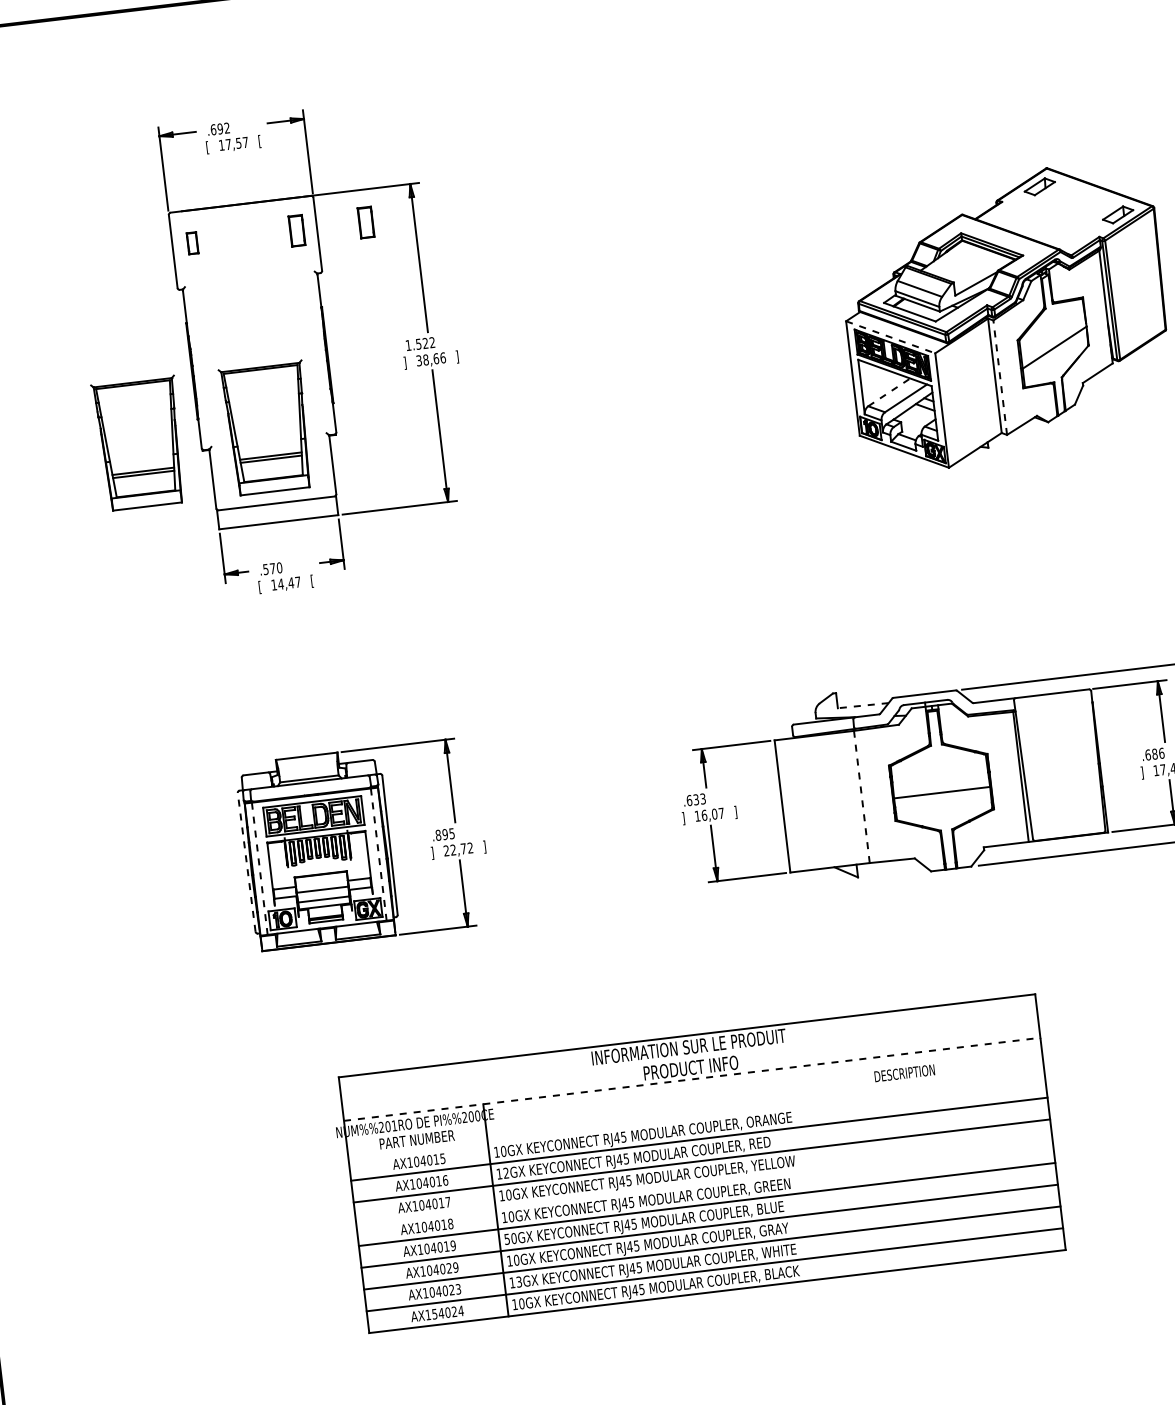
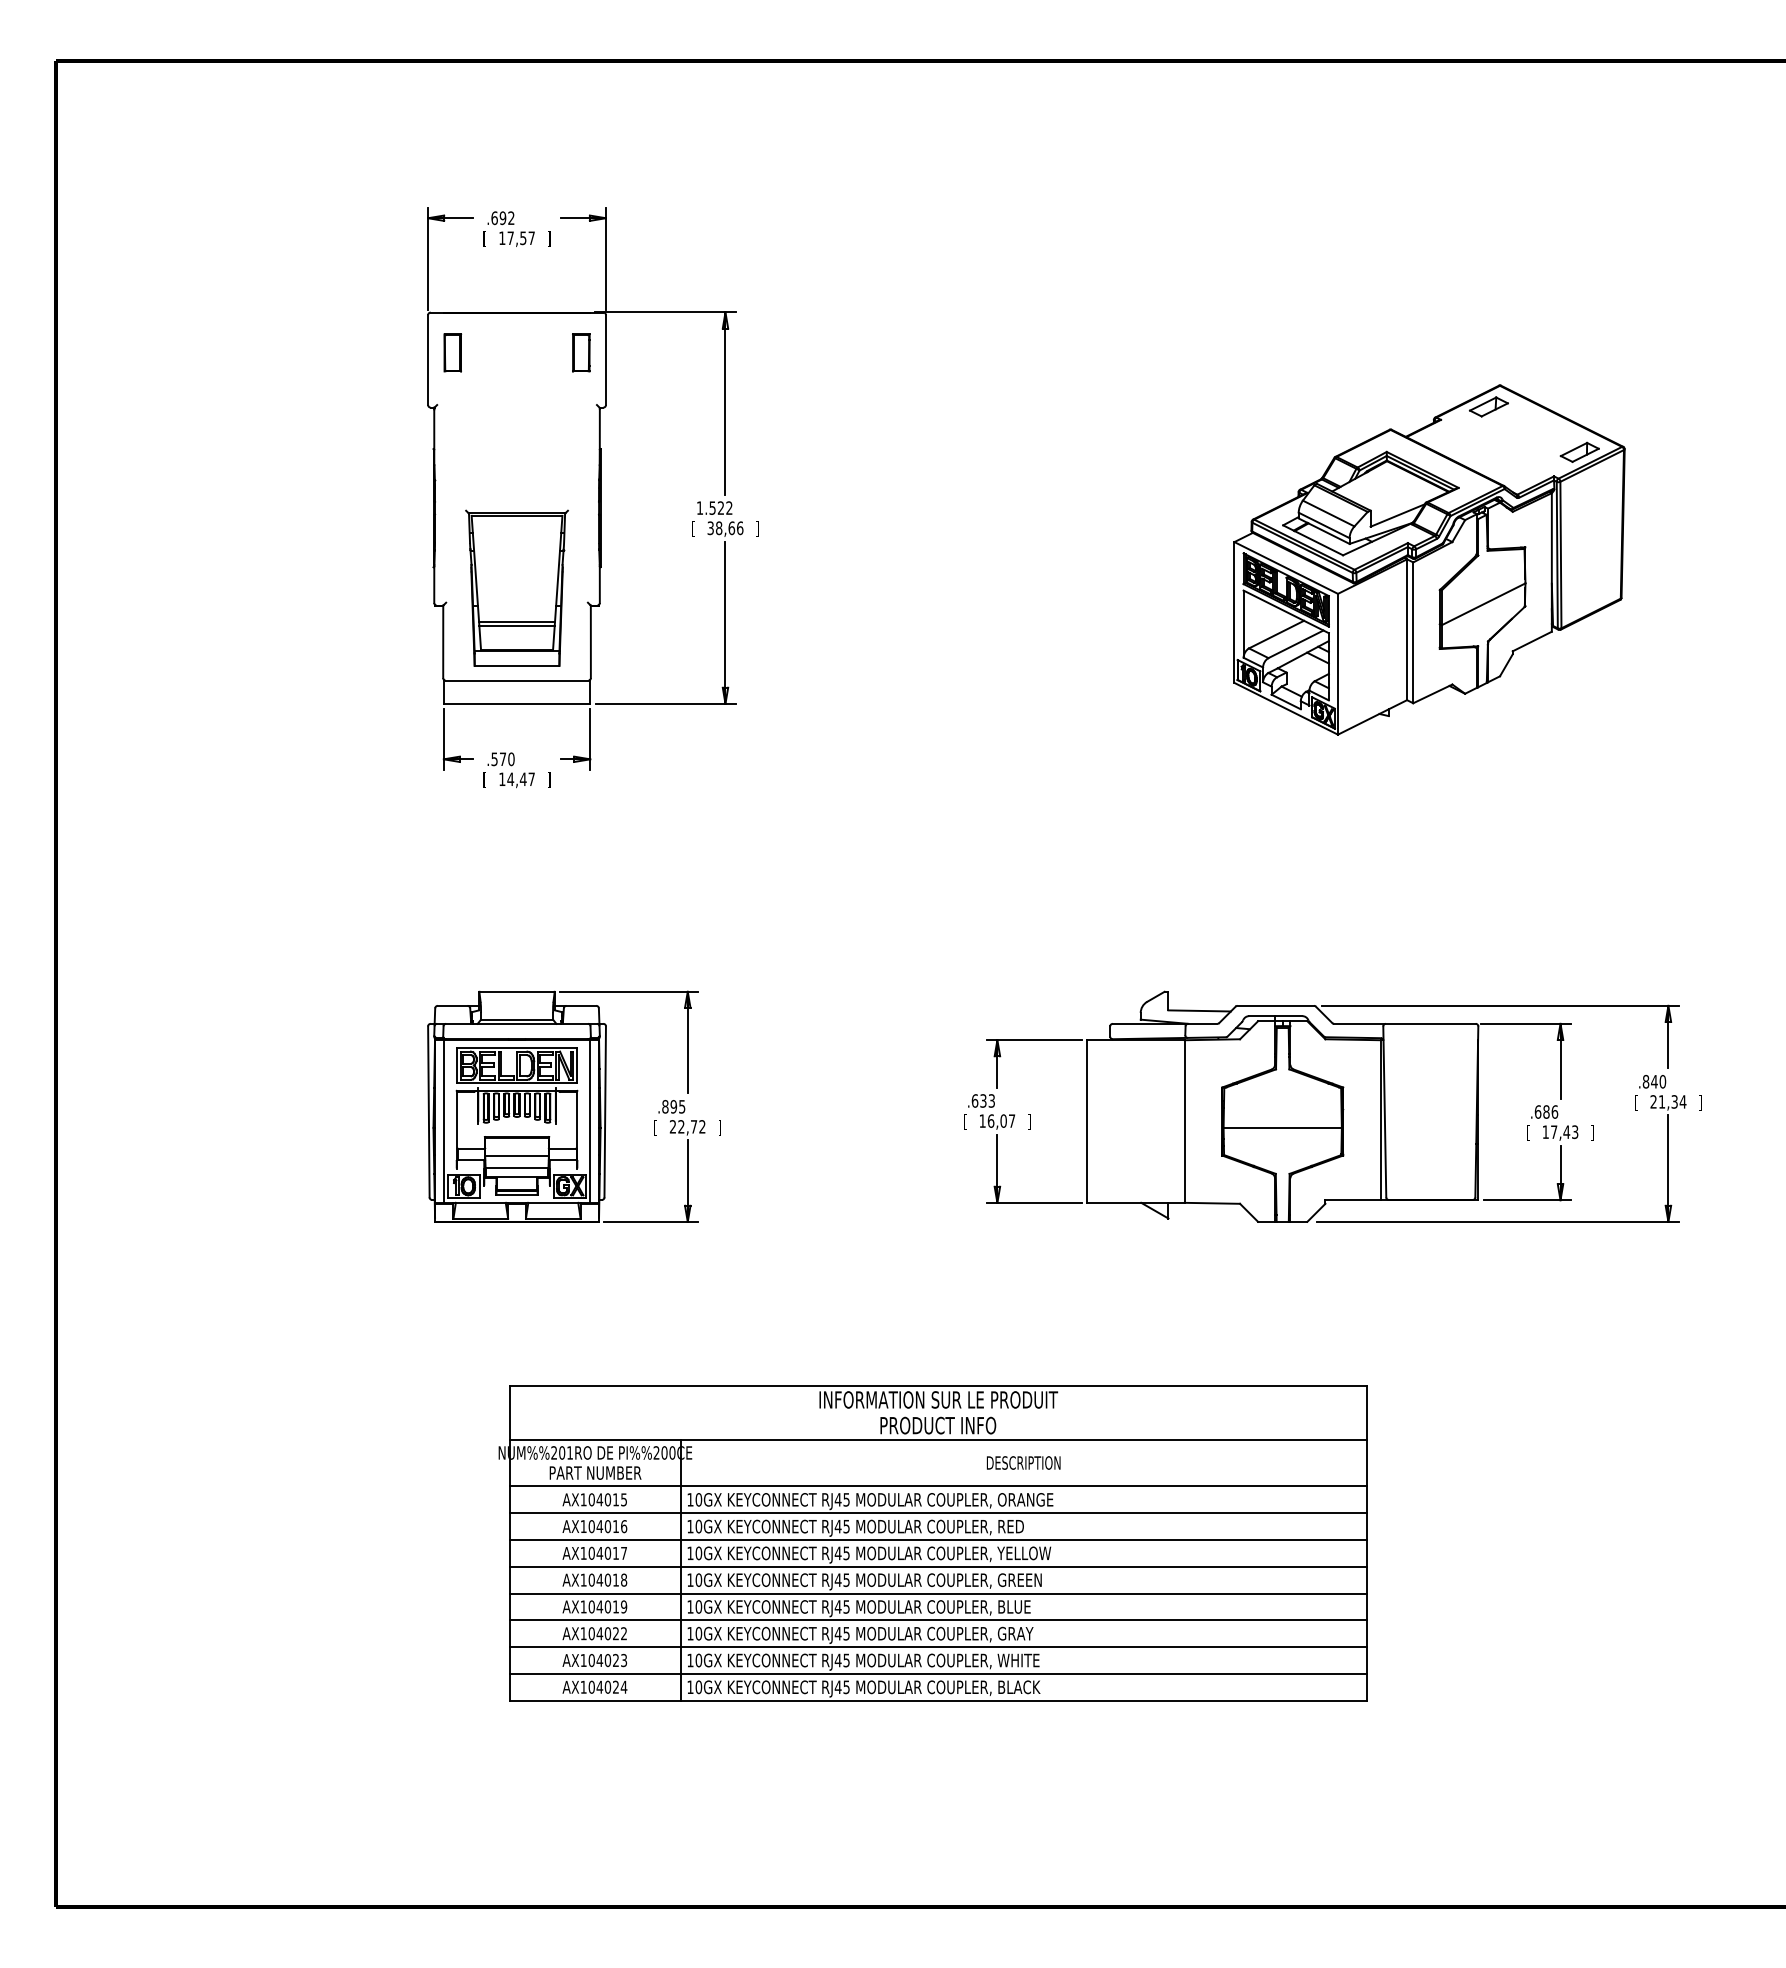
text: (260, 140) -> (549, 238), [ -> ]
part: (366, 222) -> (666, 352), removed
part: (192, 242) -> (452, 352), size x1.43
line: (890, 336) -> (1286, 567), dashed -> solid
text: (405, 362) -> (693, 528), ] -> [
line: (1000, 377) -> (1413, 632), dashed -> solid
line: (889, 392) -> (1276, 634), dashed -> solid
part: (139, 442) -> (359, 587), removed
text: (312, 580) -> (549, 779), [ -> ]
line: (863, 705) -> (1199, 1010), dashed -> solid
text: (1142, 772) -> (1528, 1132), ] -> [
line: (861, 796) -> (1184, 1121), dashed -> solid
text: (683, 818) -> (965, 1121), ] -> [
text: (432, 853) -> (655, 1127), ] -> [
line: (379, 855) -> (590, 1122), dashed -> solid
line: (246, 862) -> (428, 1111), dashed -> solid
line: (259, 869) -> (443, 1122), dashed -> solid
text: (904, 1072) -> (1023, 1462), moved
line: (692, 1079) -> (938, 1439), dashed -> solid
line: (696, 1117) -> (937, 1486), added
text: (505, 1173) -> (698, 1526), 12GX -> 10GX
line: (704, 1182) -> (937, 1566), added
text: (507, 1238) -> (690, 1606), 50GX -> 10GX
text: (455, 1267) -> (623, 1633), AX104029 -> AX104022
text: (518, 1282) -> (698, 1660), 13GX -> 10GX
text: (434, 1313) -> (591, 1686), AX154024 -> AX104024

